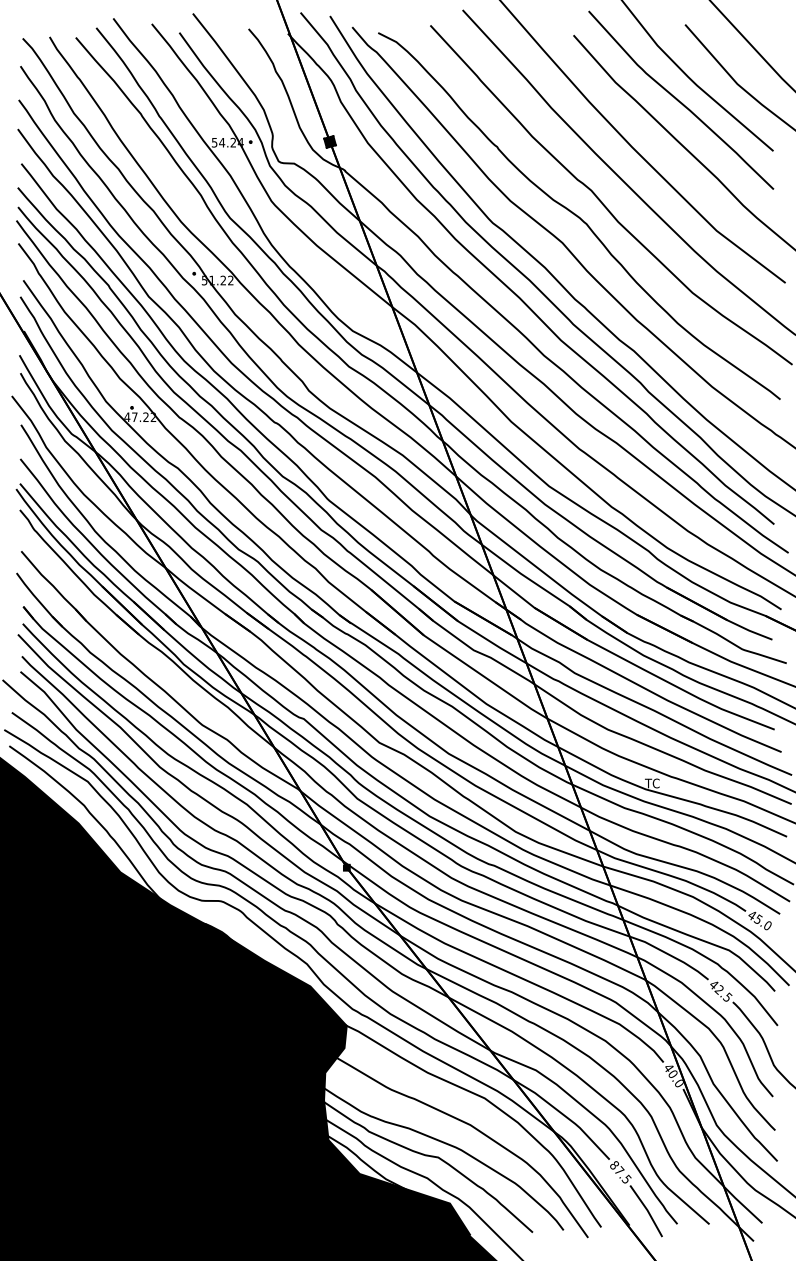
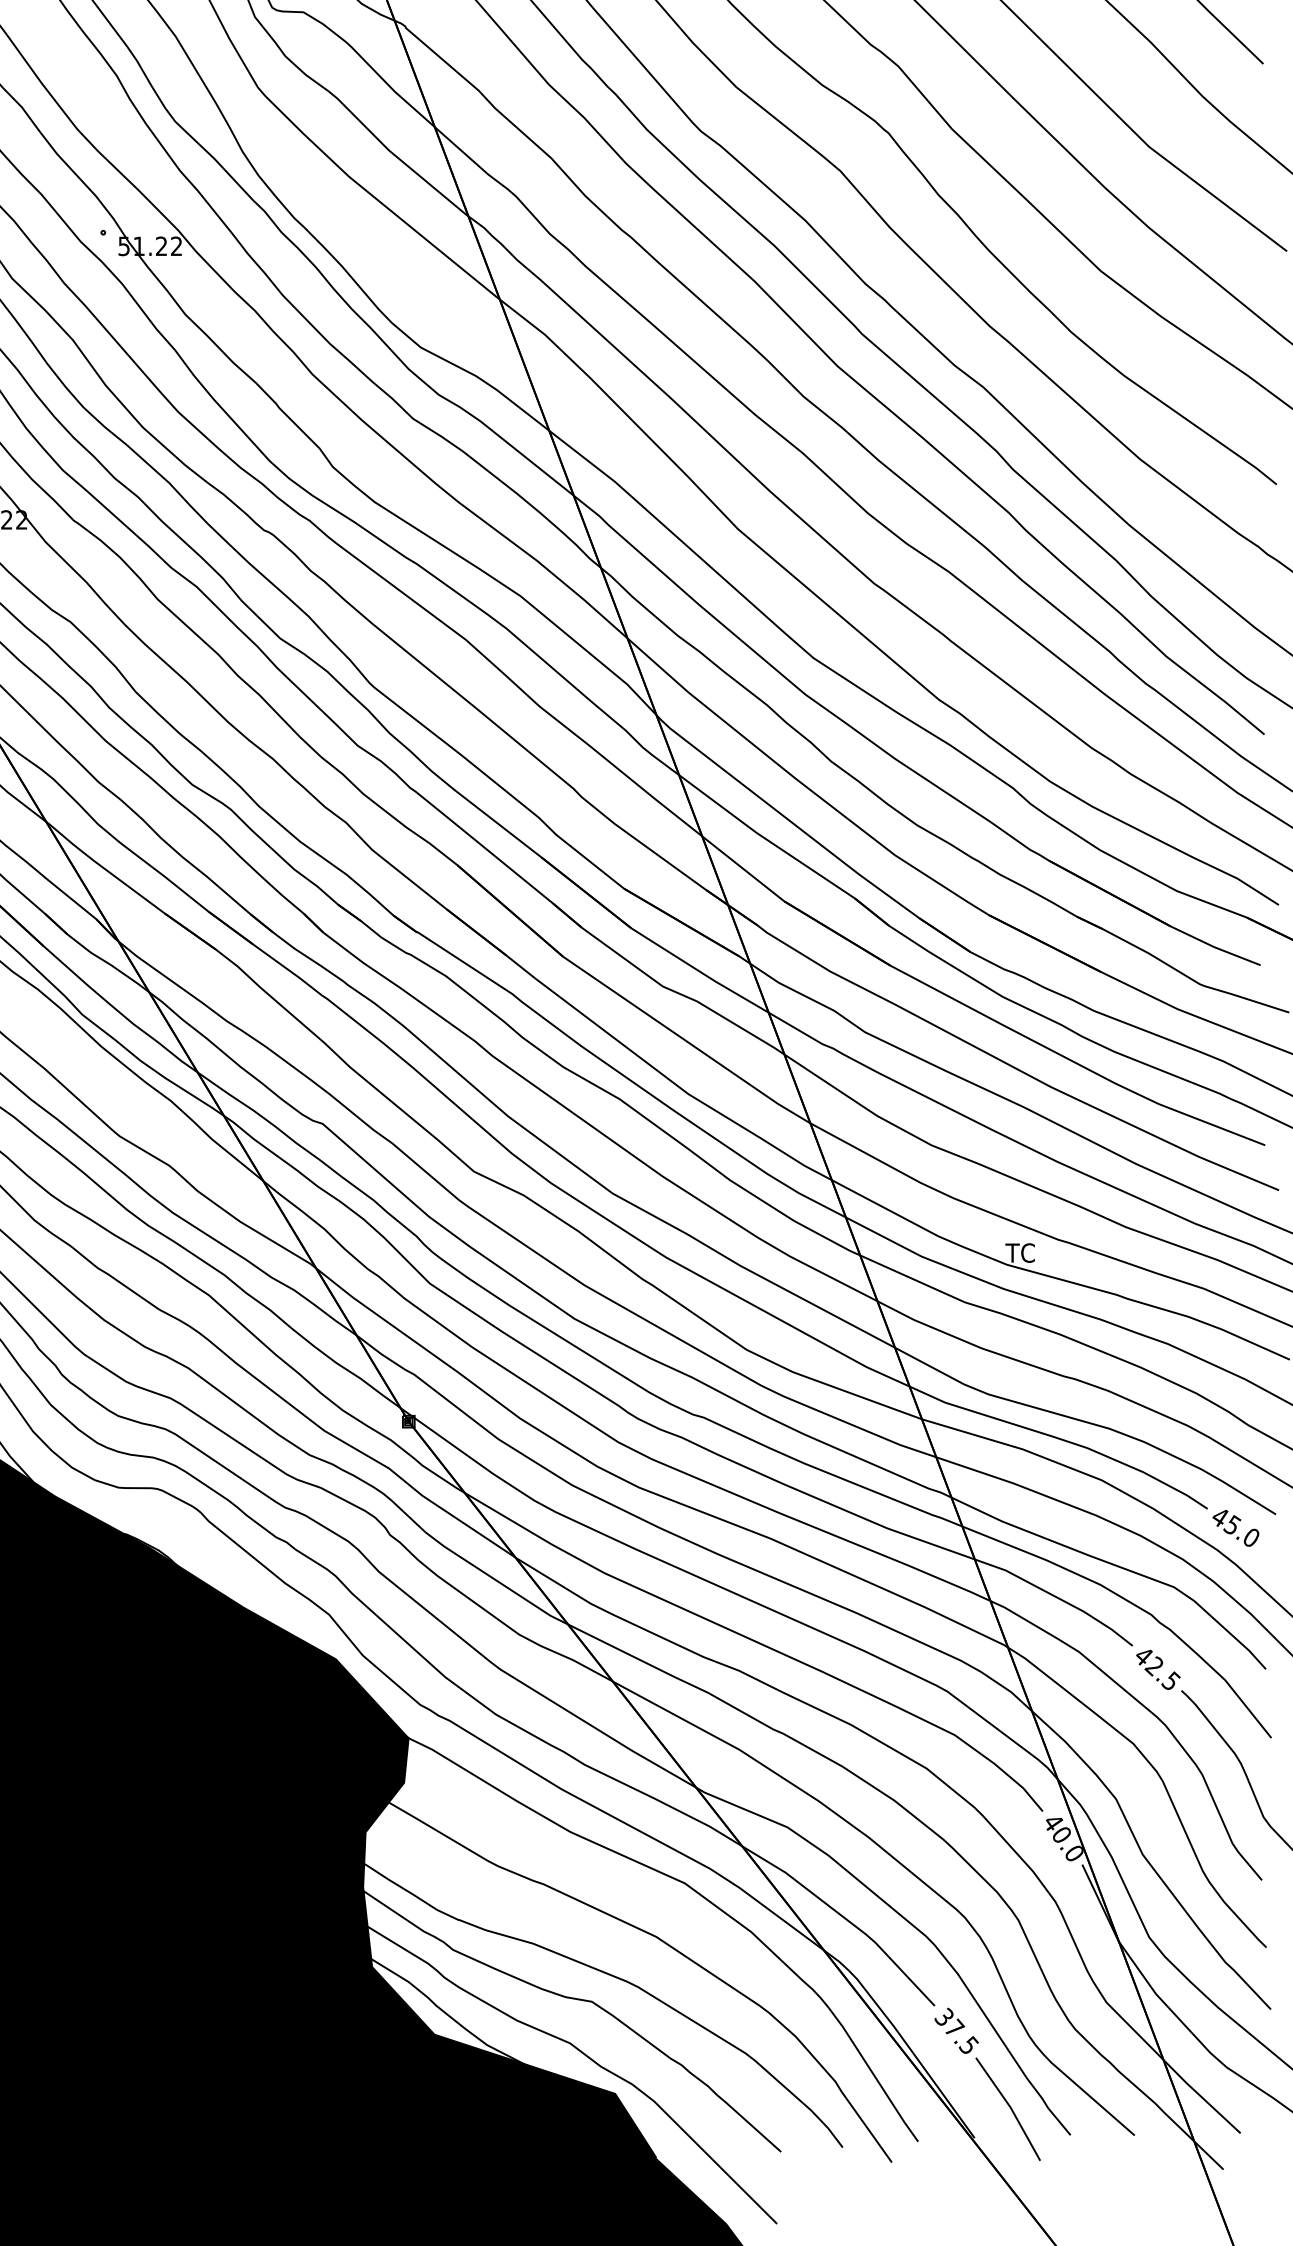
text: (613, 1164) -> (942, 2015), 87.5 -> 37.5

